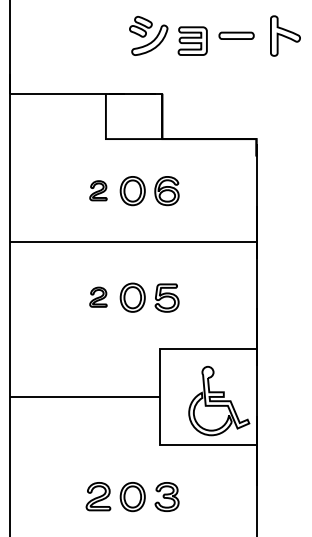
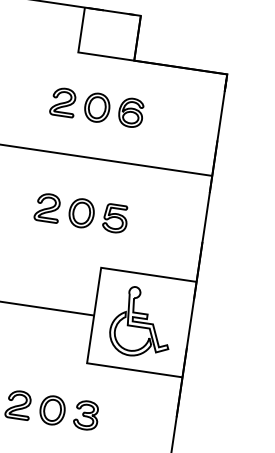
part: (98, 190) -> (63, 102), size x1.43
part: (98, 296) -> (47, 207), size x1.43
part: (219, 401) -> (142, 323), moved

